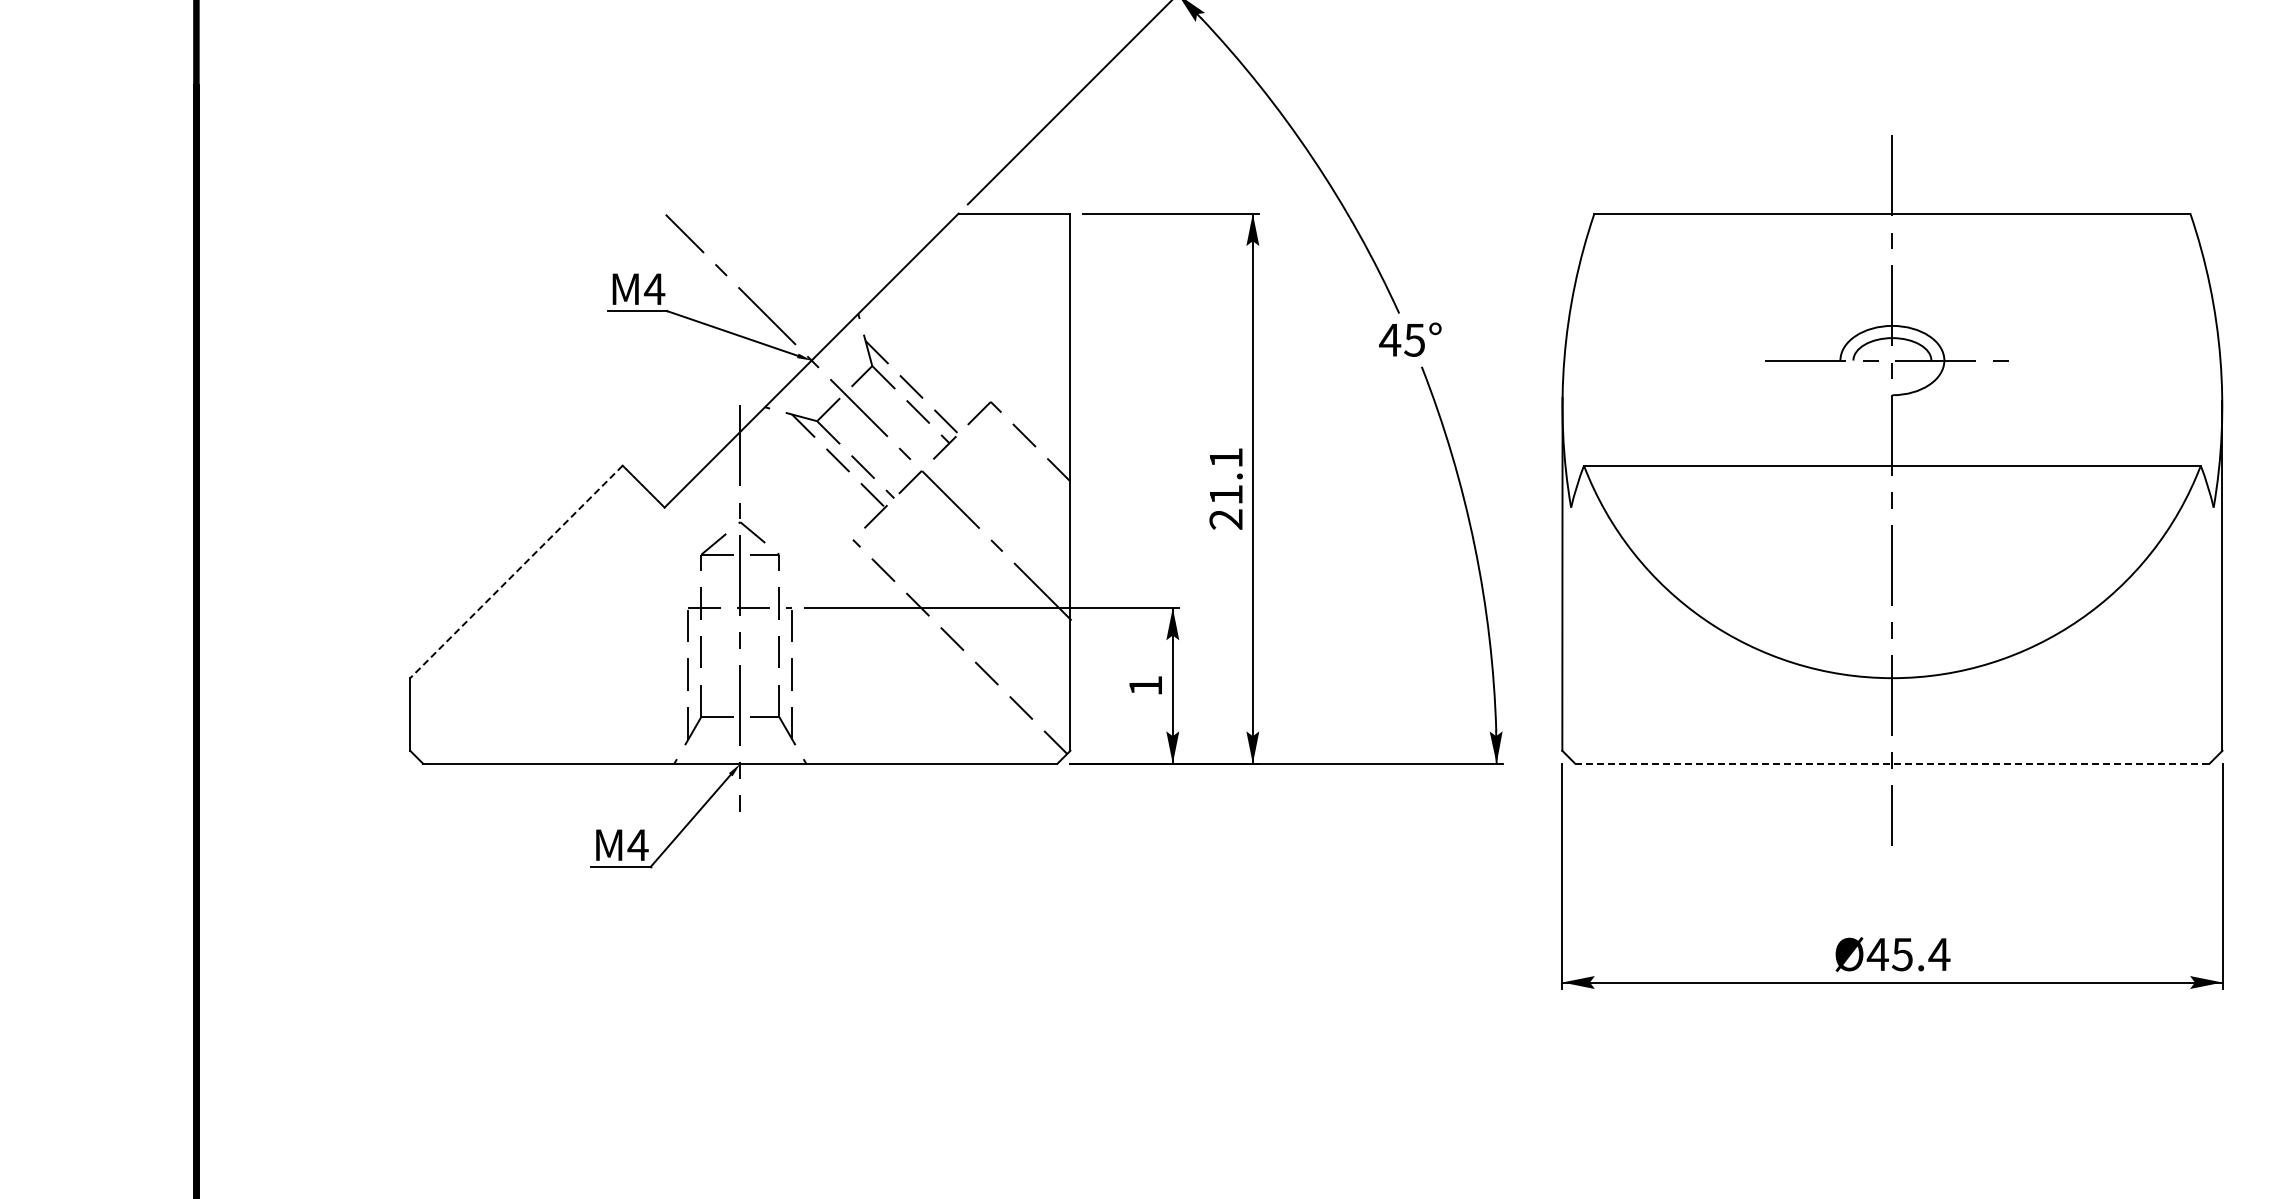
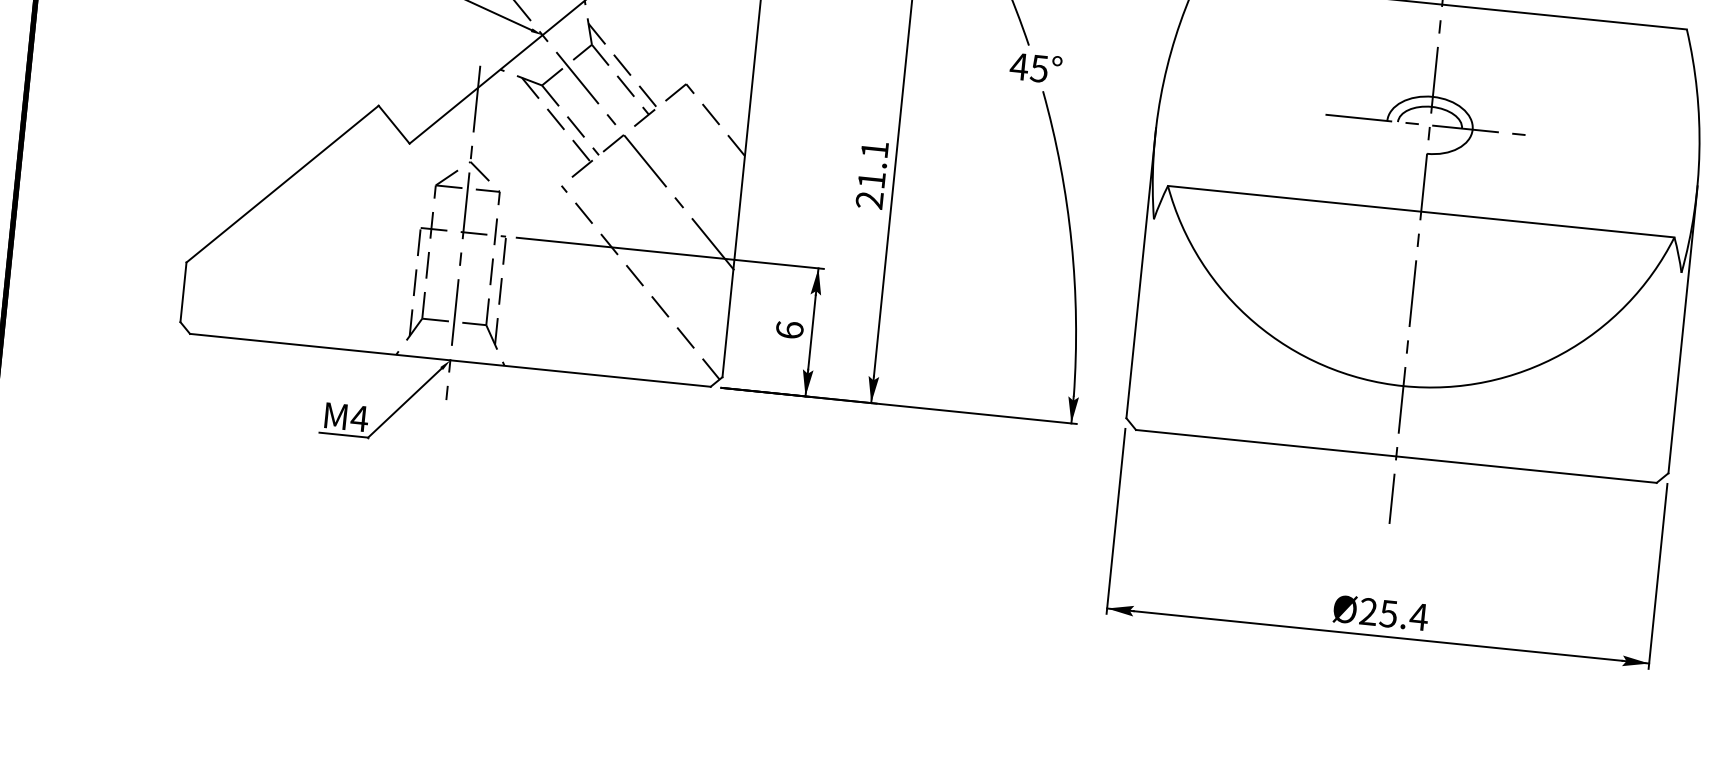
line: (516, 572) -> (282, 184), dashed -> solid
text: (1145, 685) -> (789, 329), 1 -> 6
line: (1892, 763) -> (1396, 456), dashed -> solid
text: (1877, 953) -> (1368, 610), Ø45.4 -> Ø25.4

